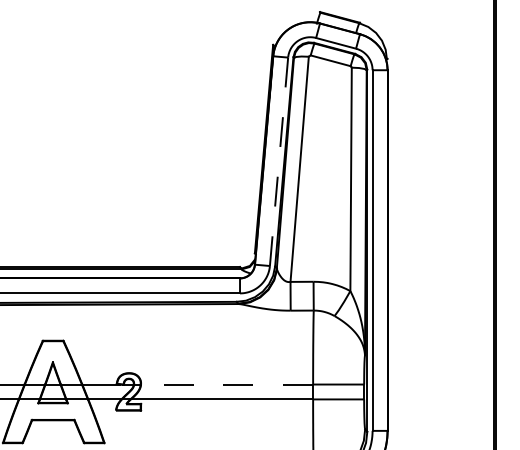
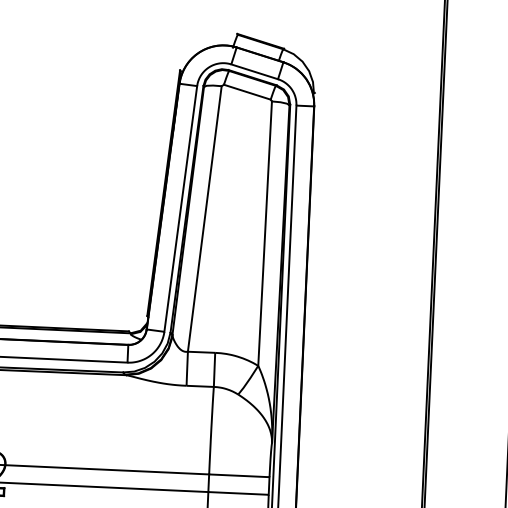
line: (279, 161) -> (181, 208), dashed -> solid
line: (226, 384) -> (106, 469), dashed -> solid

